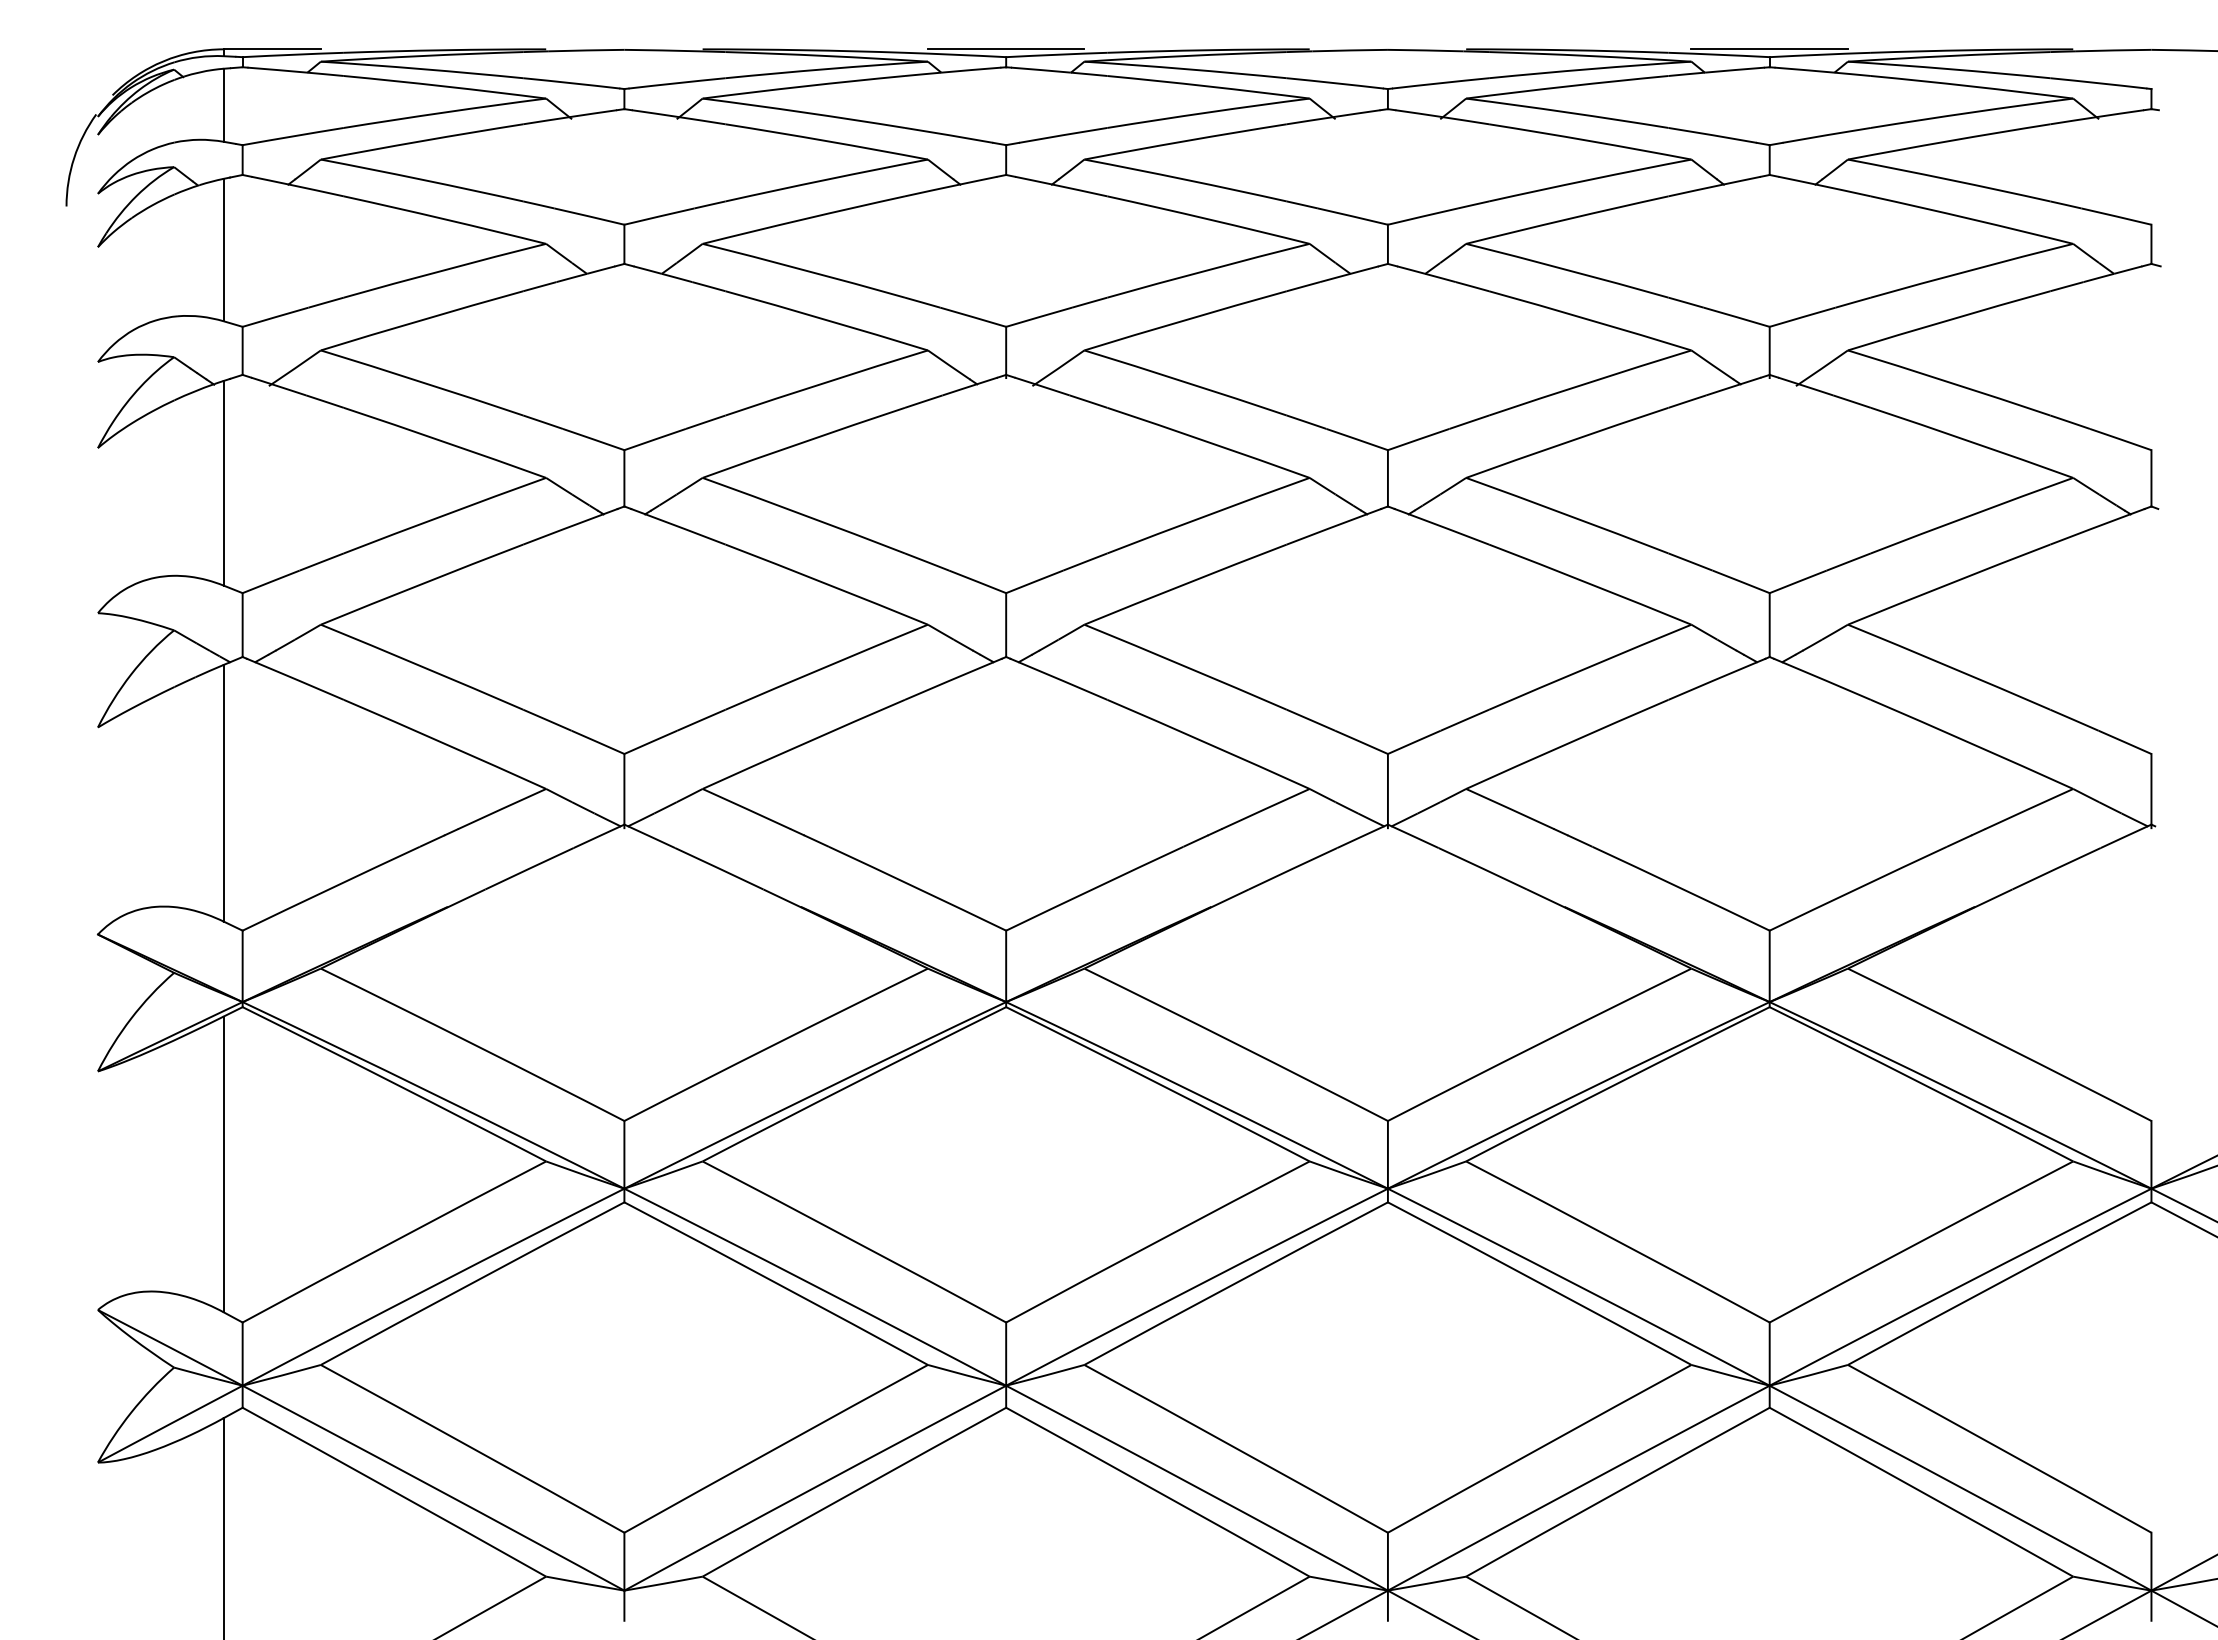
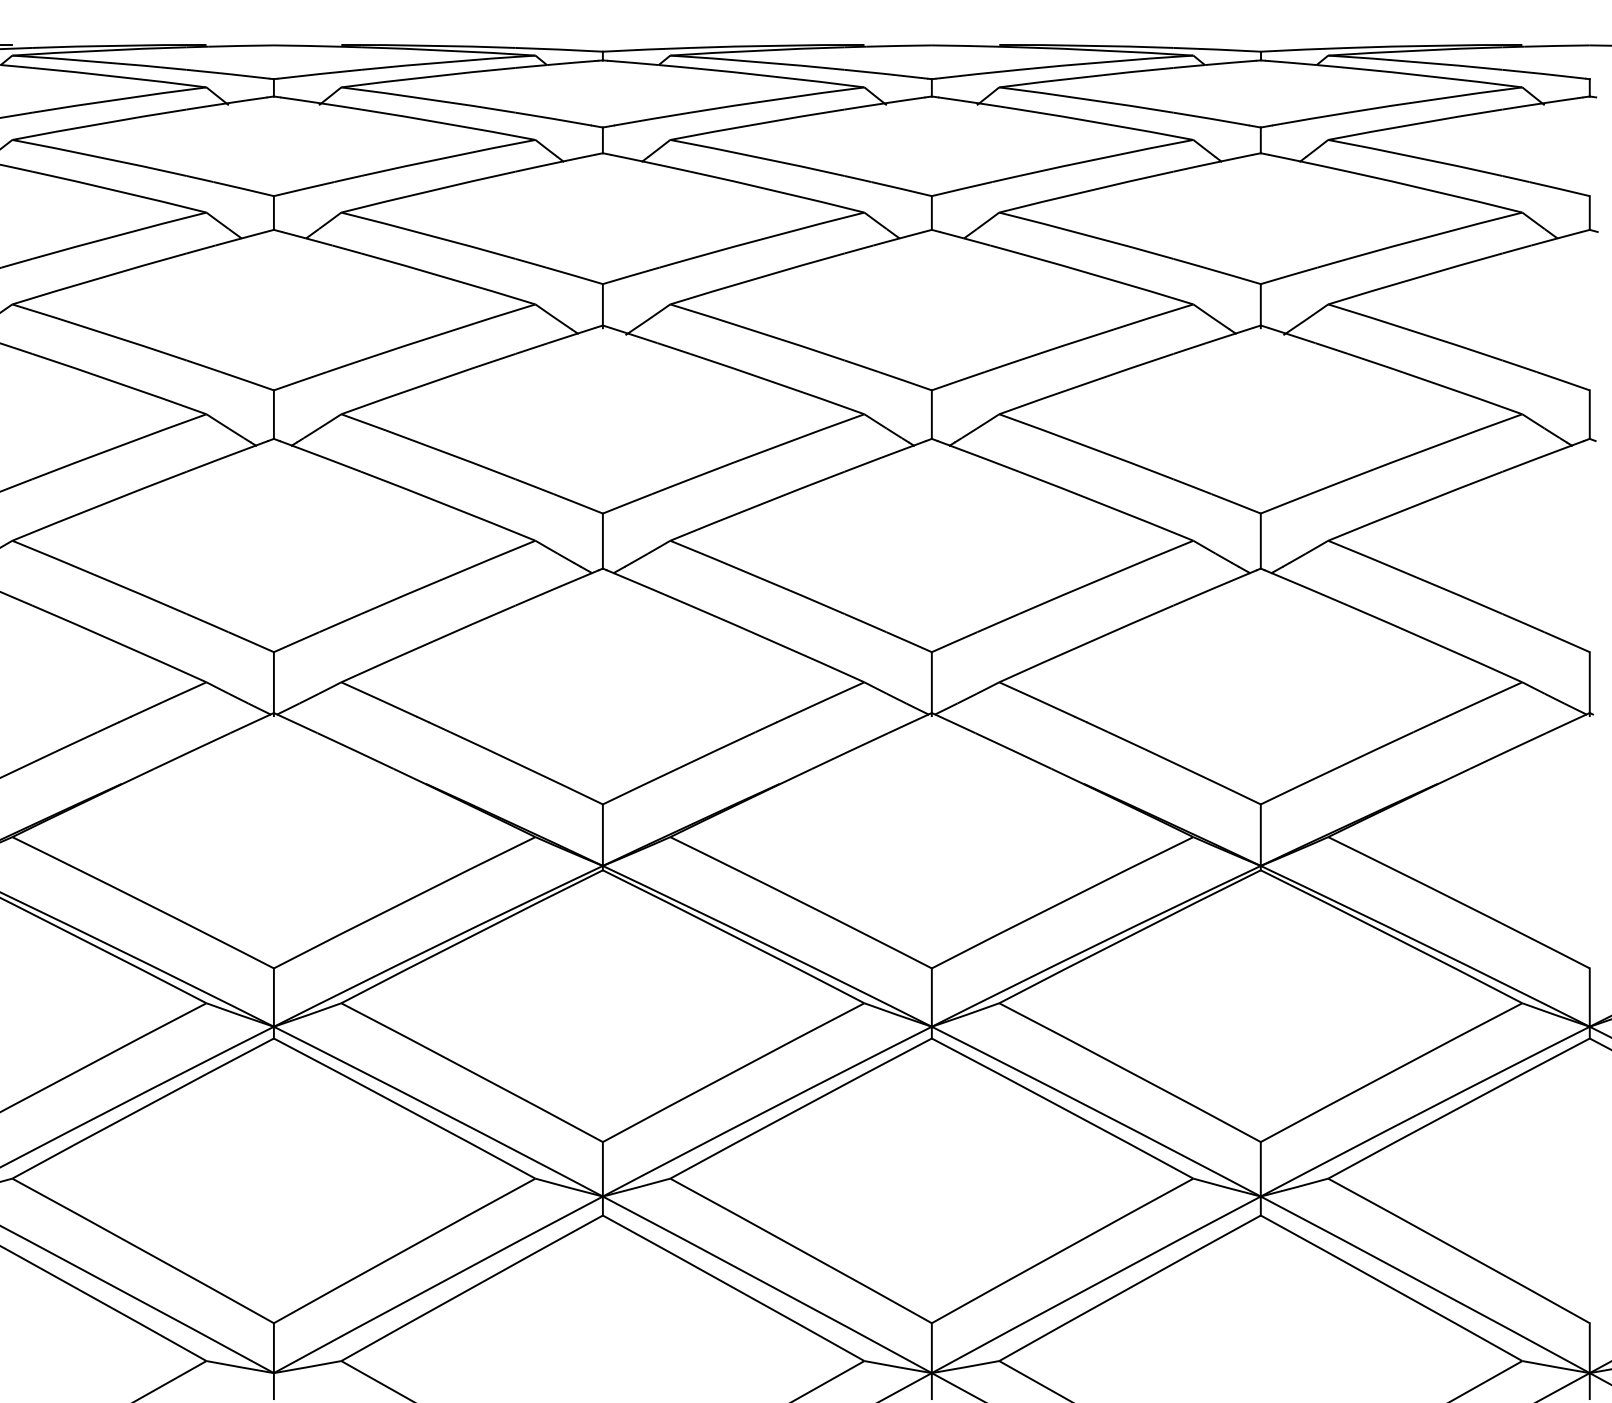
line: (1005, 49) -> (602, 45), removed
line: (1769, 49) -> (1260, 45), removed

